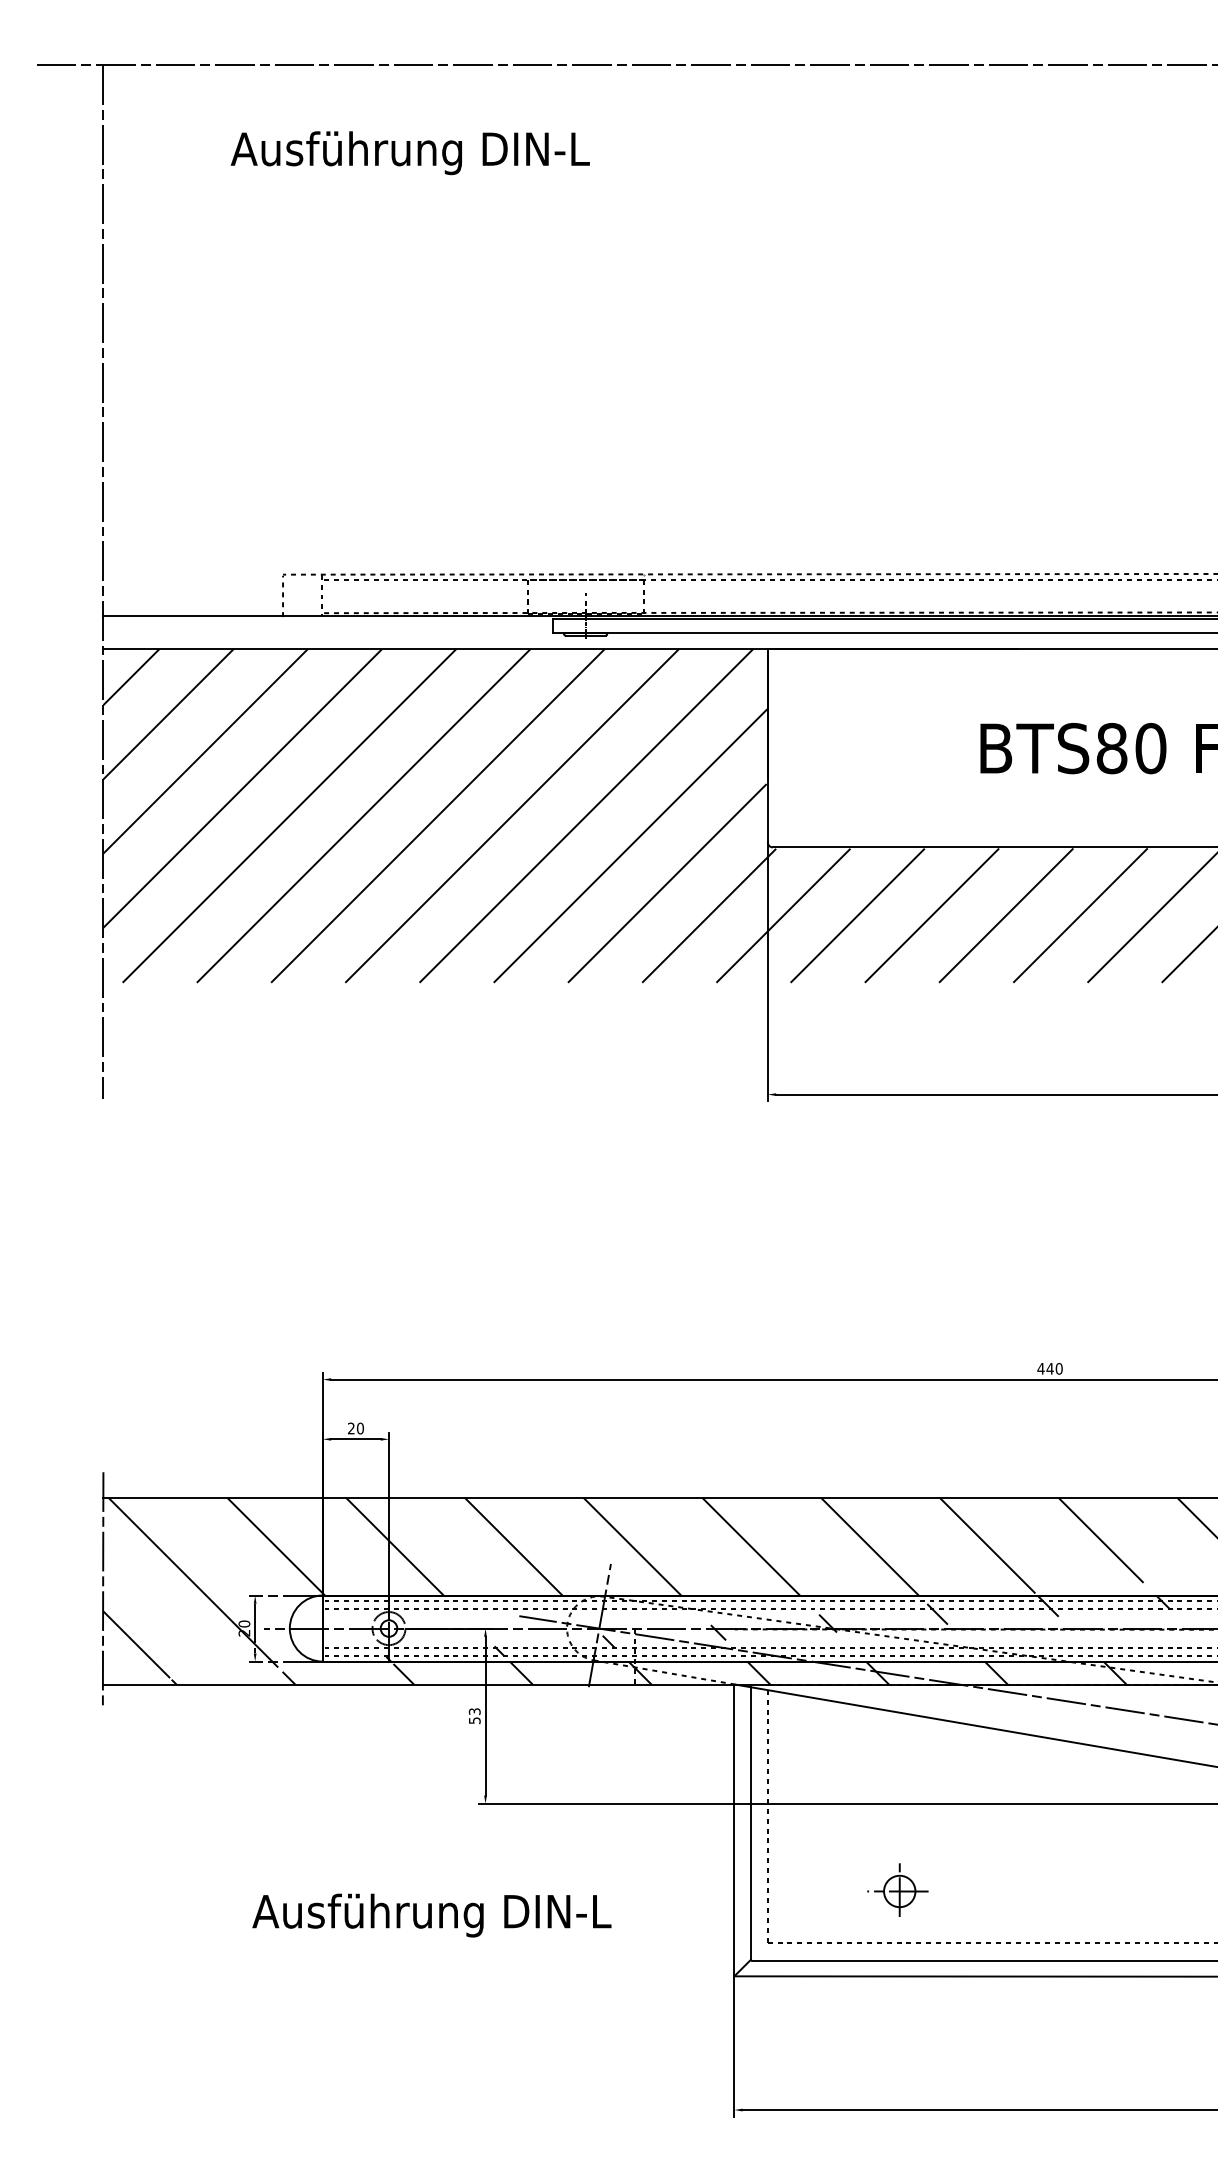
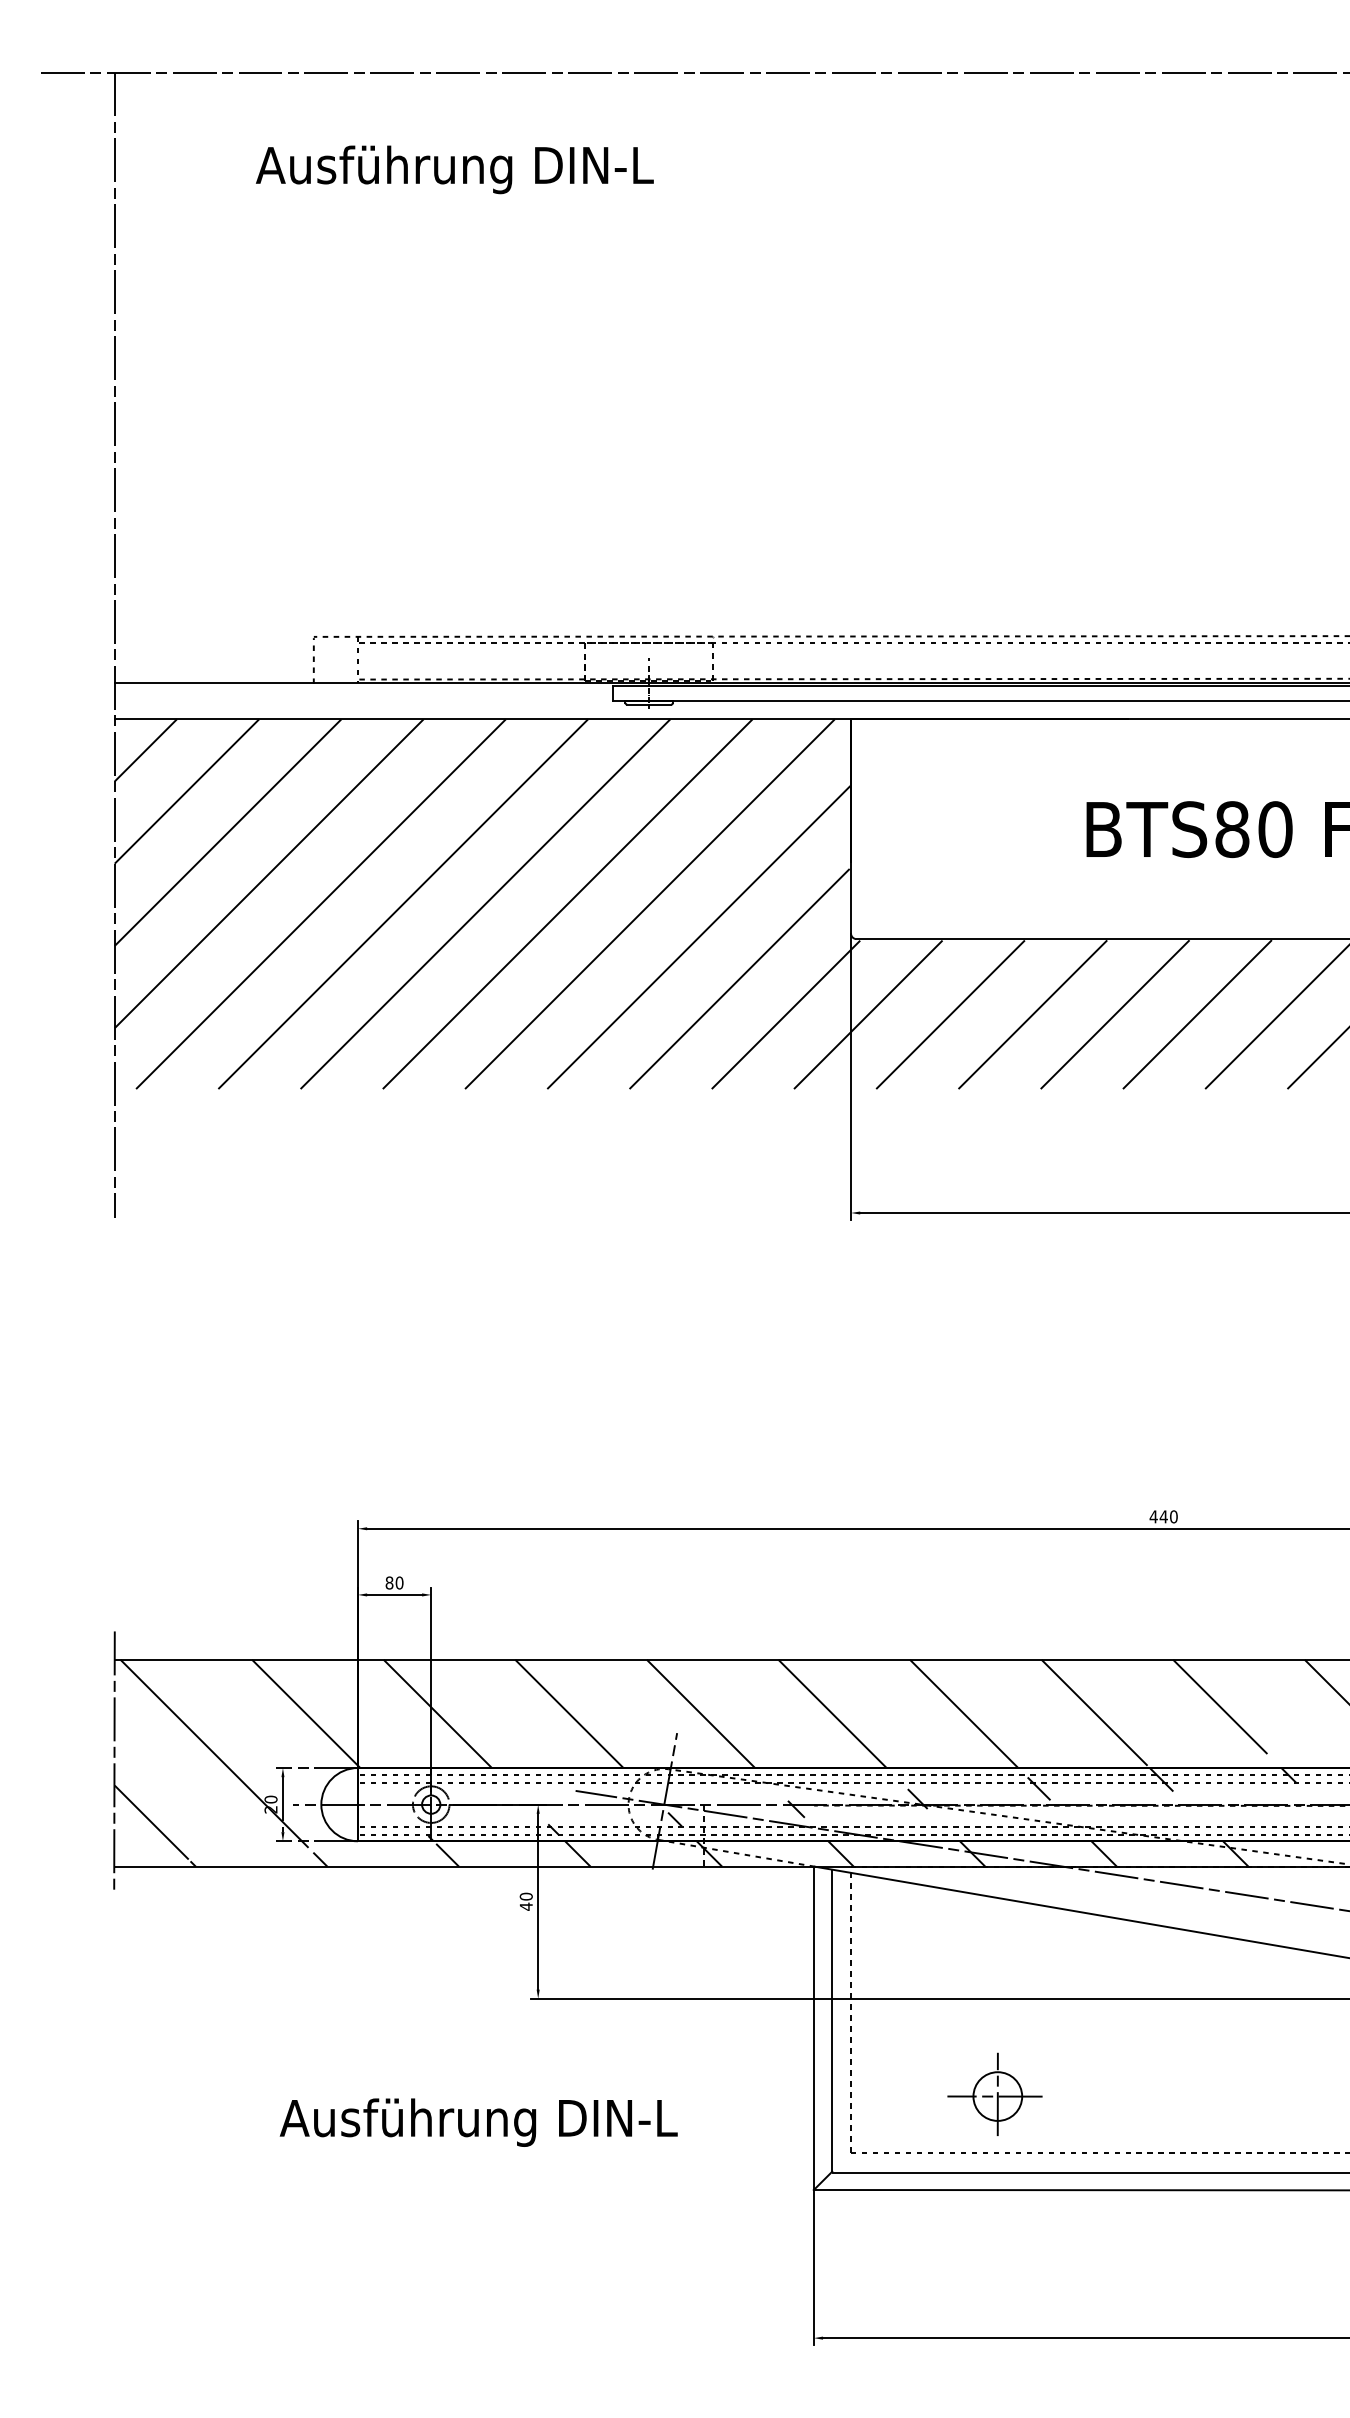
text: (351, 1428) -> (389, 1582), 20 -> 80
text: (474, 1715) -> (525, 1901), 53 -> 40
part: (898, 1890) -> (995, 2094), size x1.4

